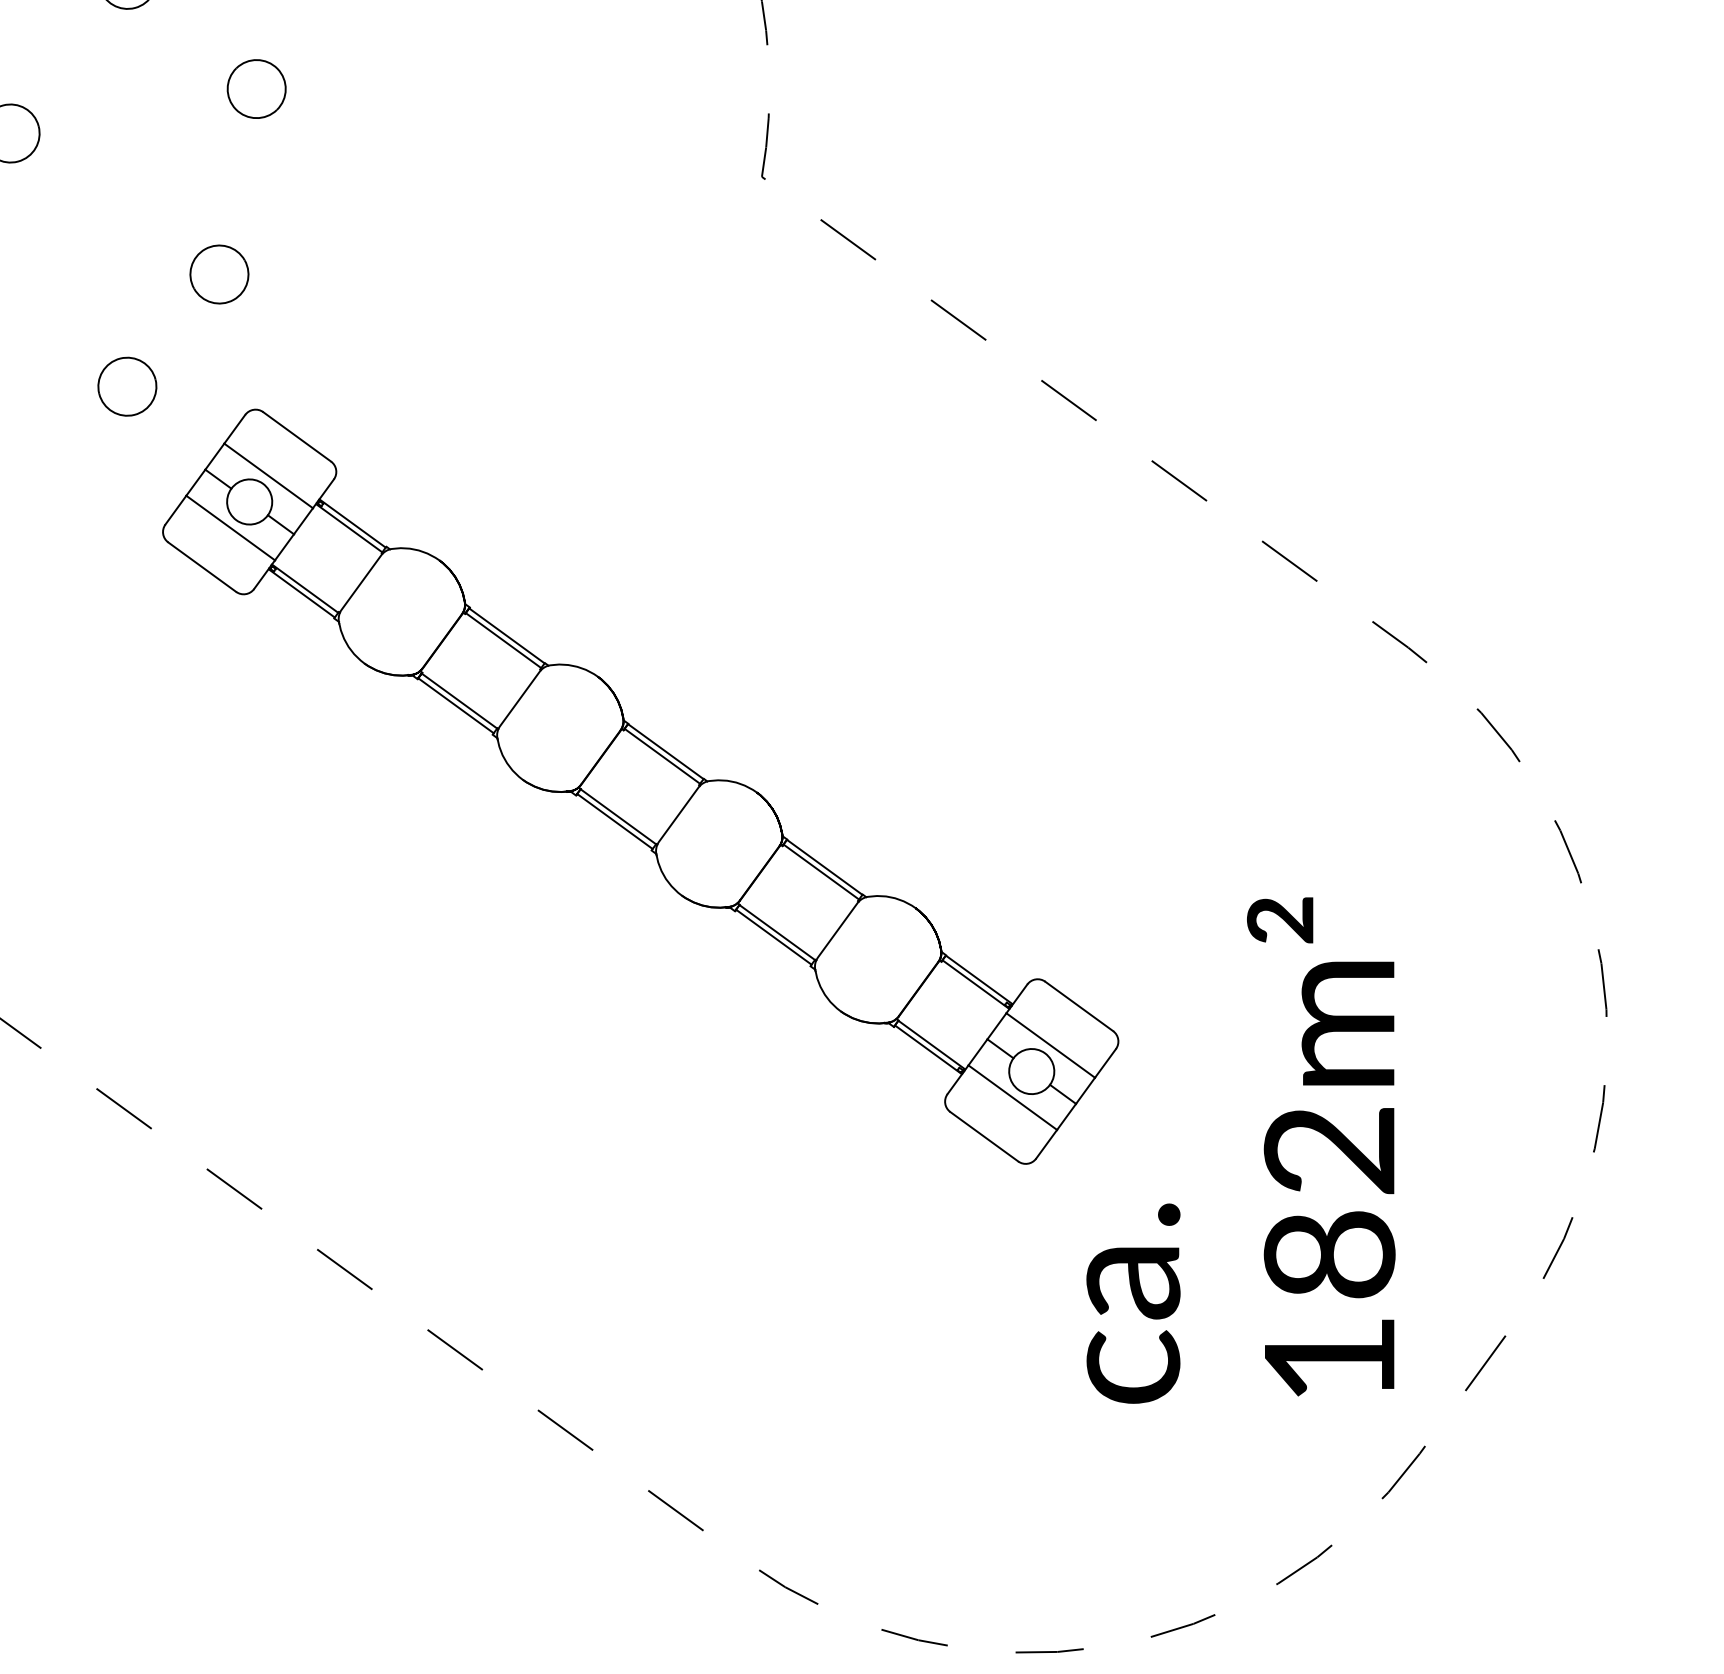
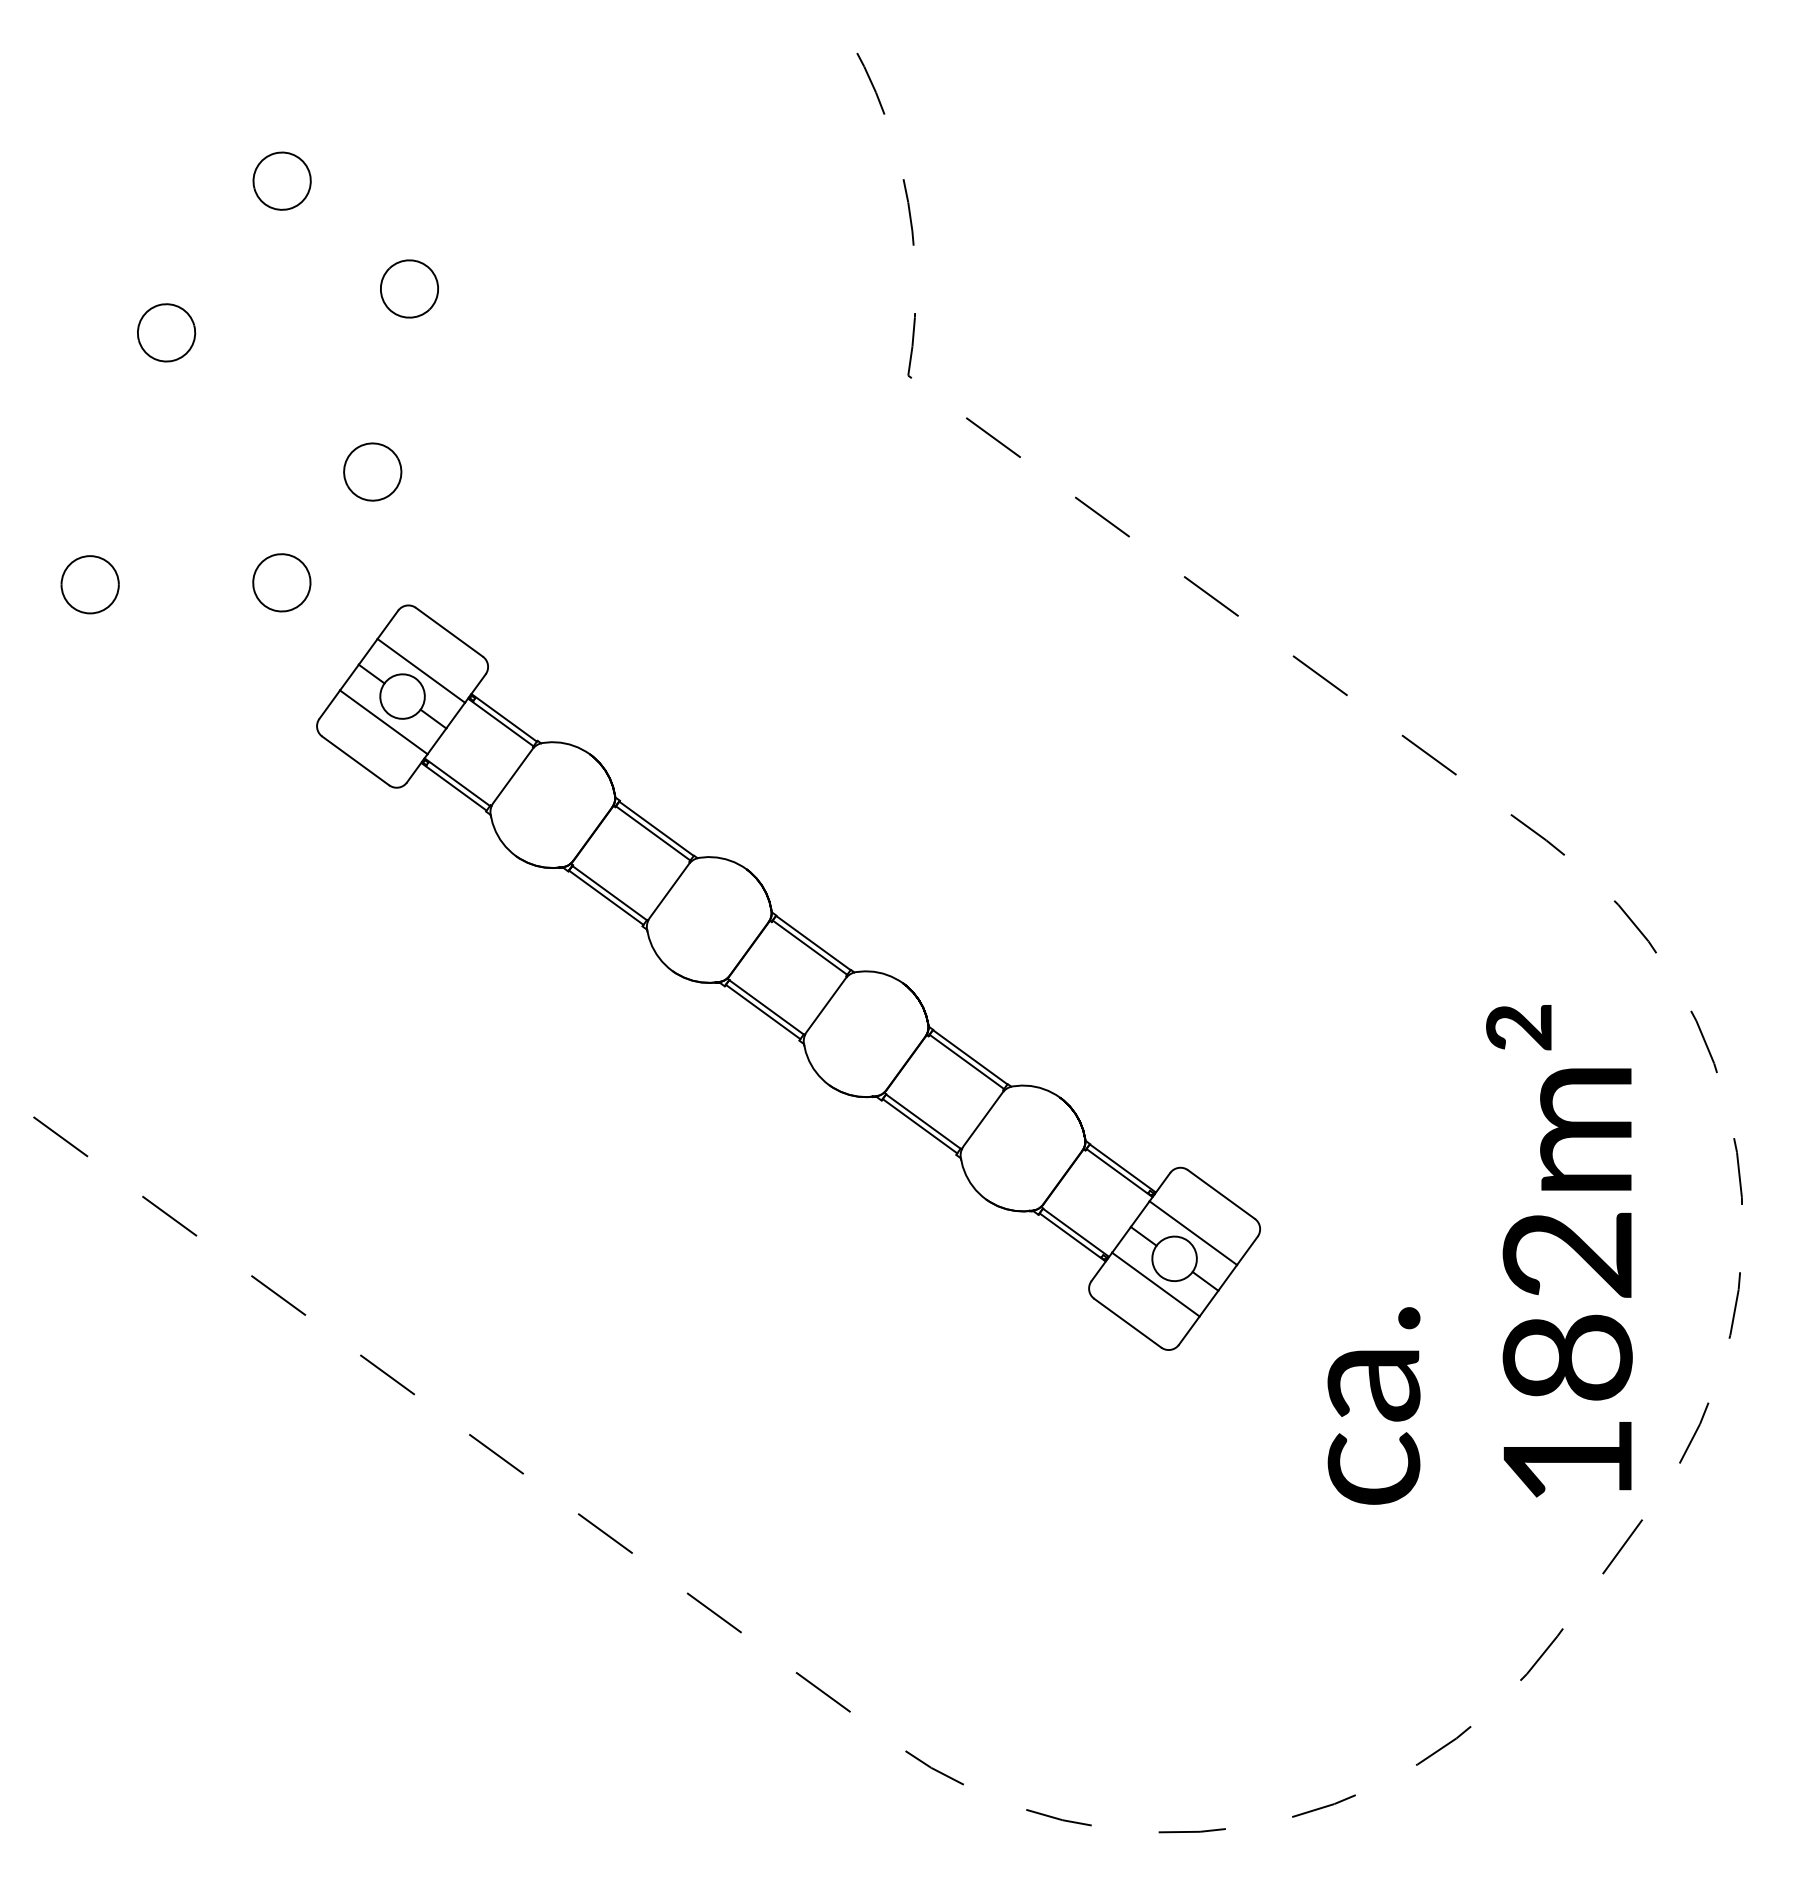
text: (1240, 1150) -> (1479, 1254), moved

